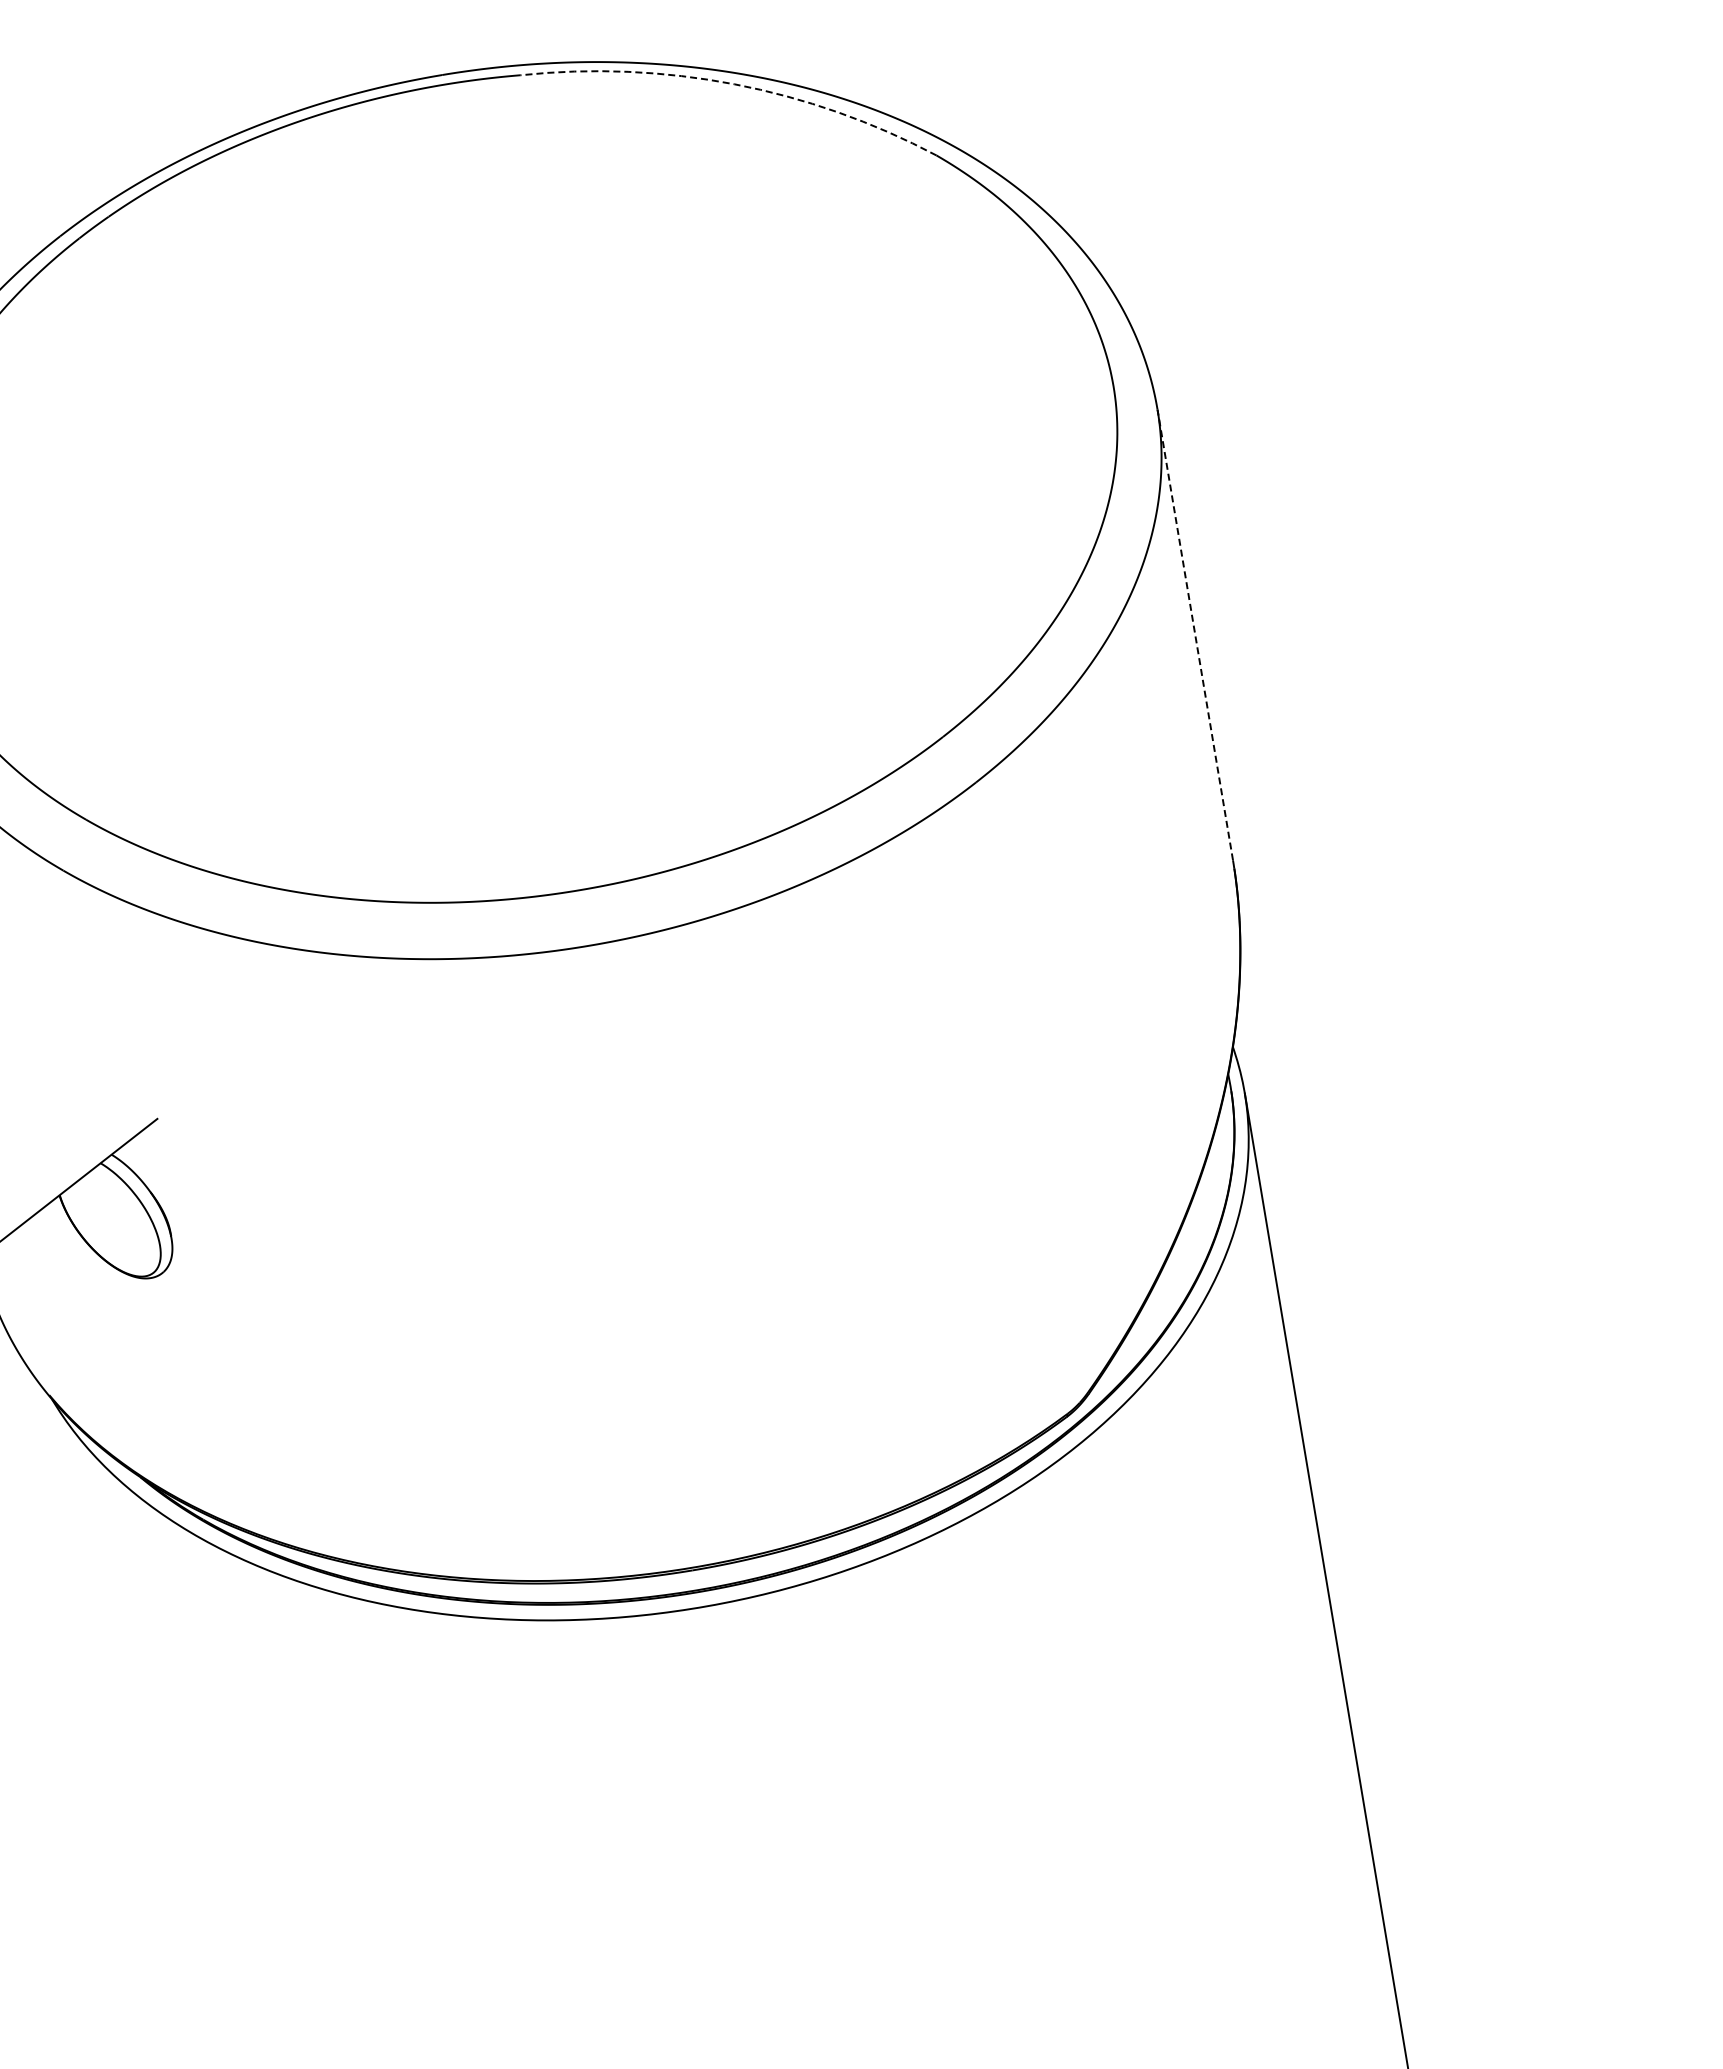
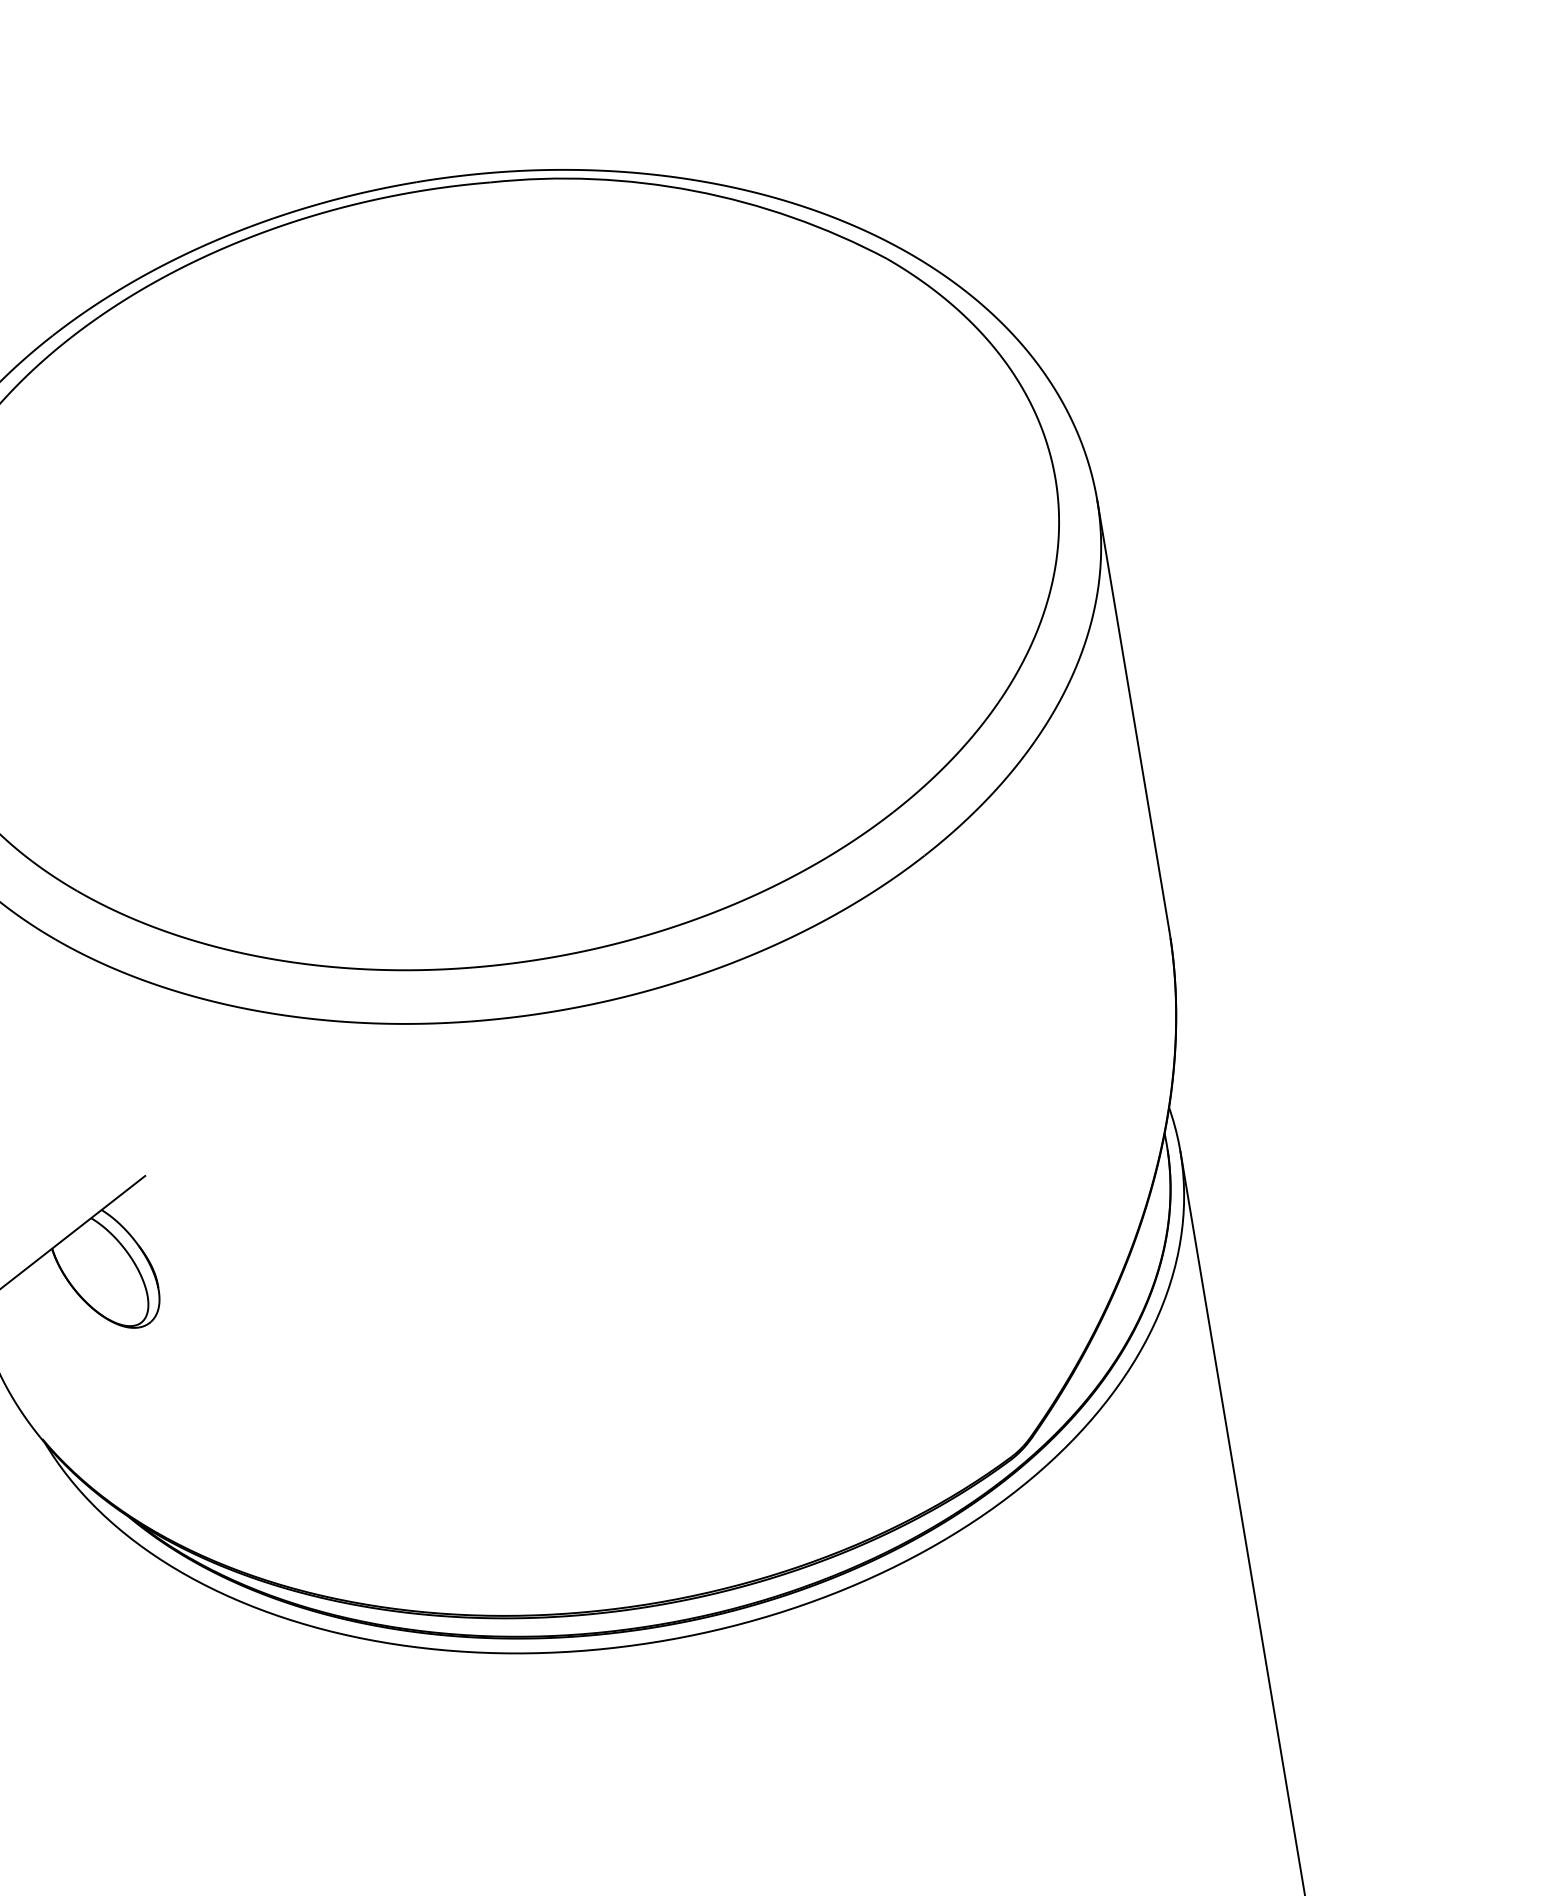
arc: (734, 84) -> (694, 191), dashed -> solid
line: (1195, 634) -> (1133, 714), dashed -> solid

